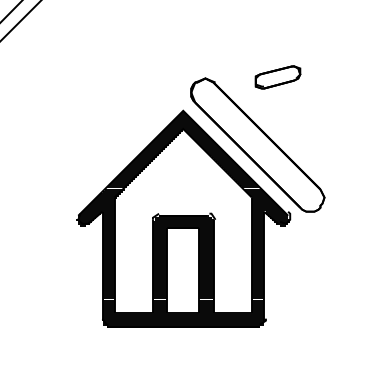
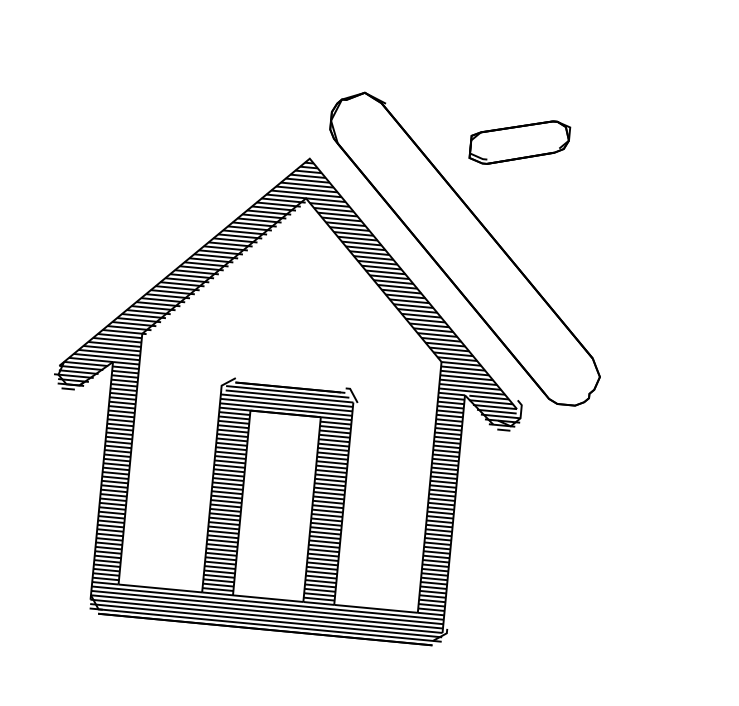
part: (277, 77) -> (518, 142), moved

